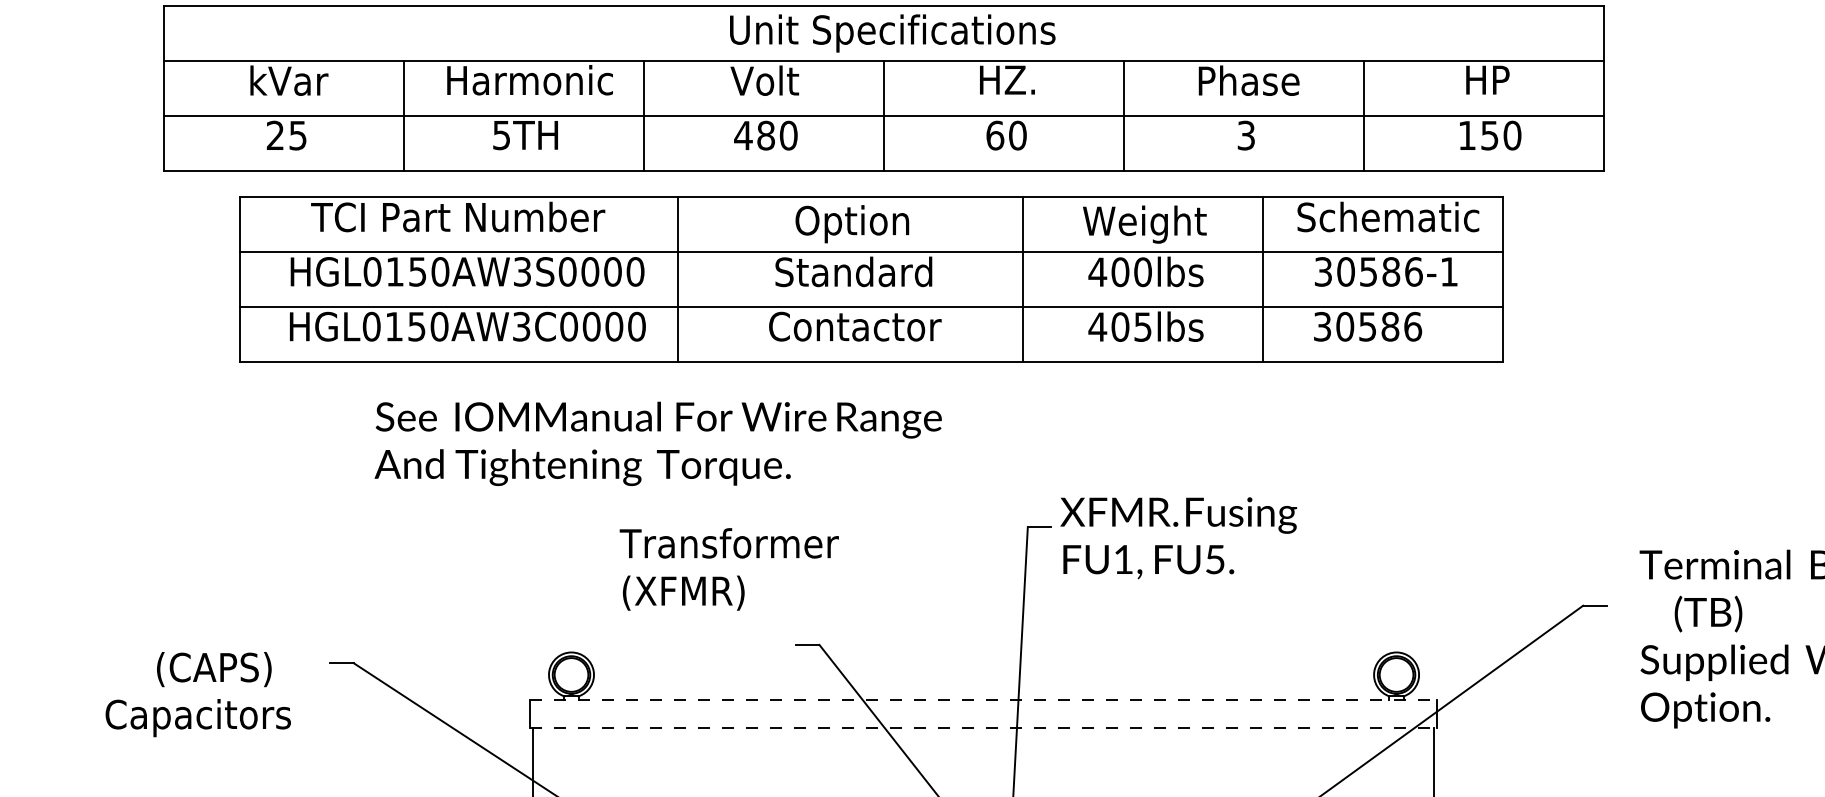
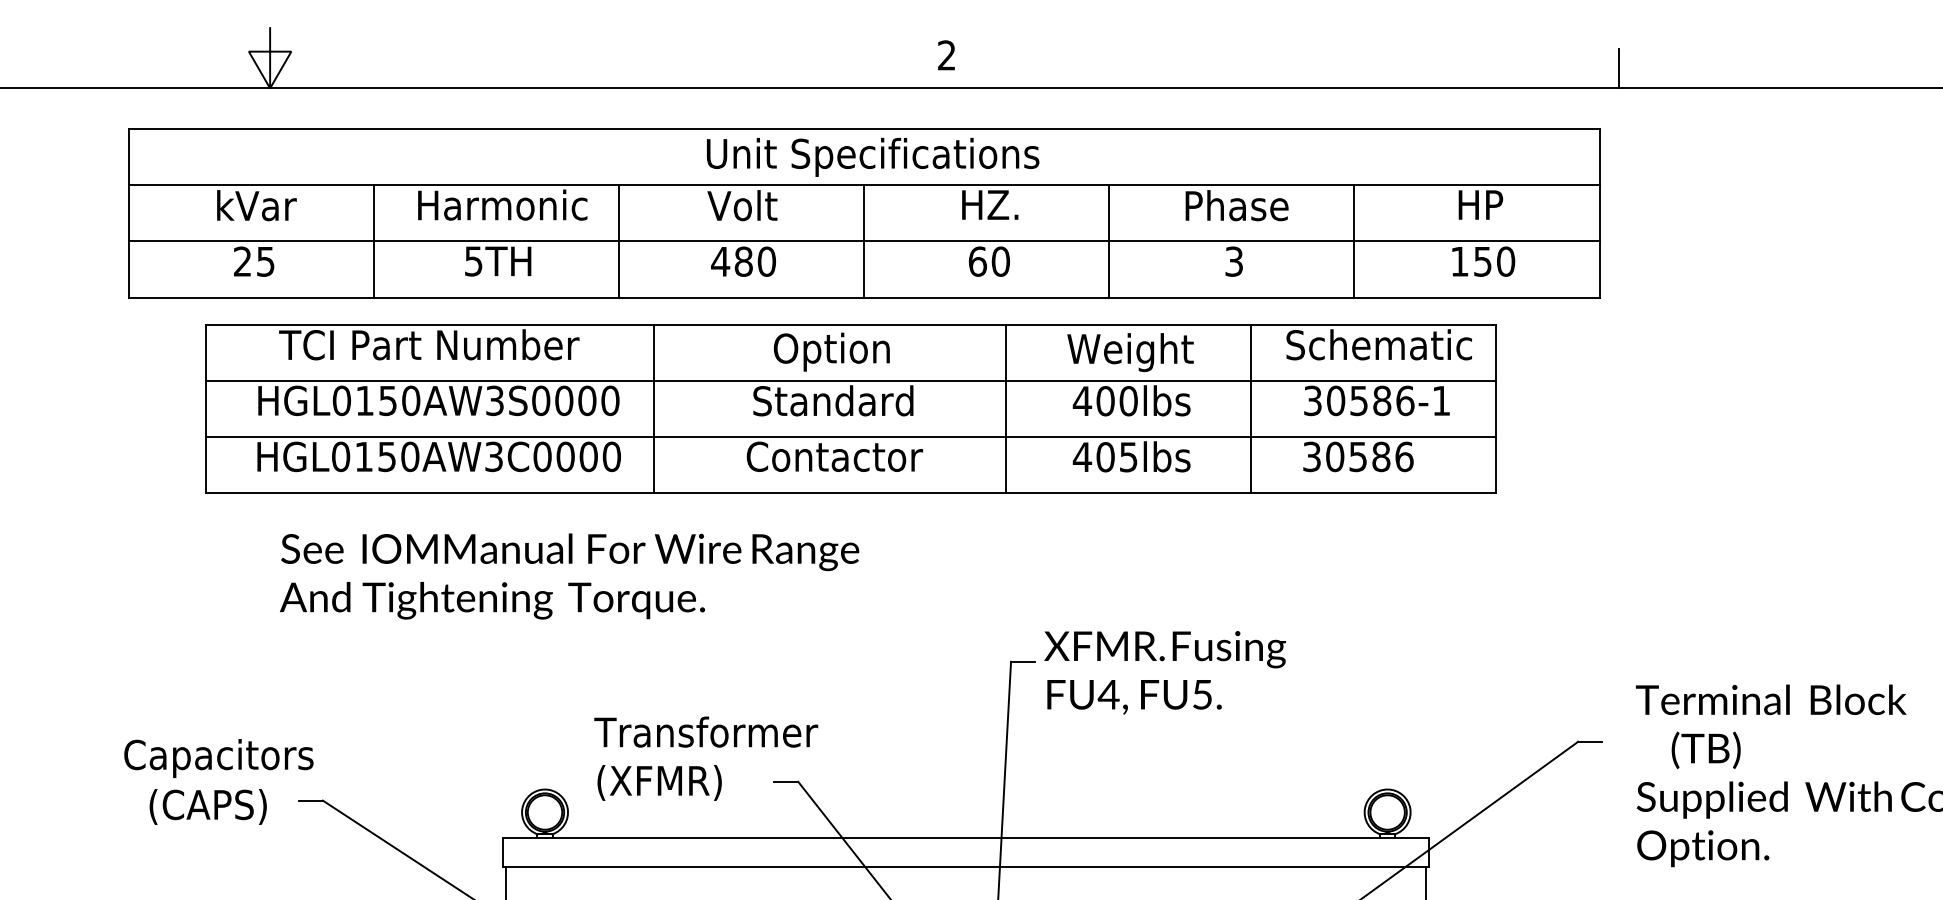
text: (658, 443) -> (569, 576), moved
text: (1123, 559) -> (1108, 694), FU1, -> FU4,
text: (729, 569) -> (706, 758), moved
text: (213, 669) -> (207, 806), moved
line: (983, 699) -> (965, 837), dashed -> solid
text: (197, 718) -> (218, 758), moved
line: (983, 727) -> (965, 866), dashed -> solid

